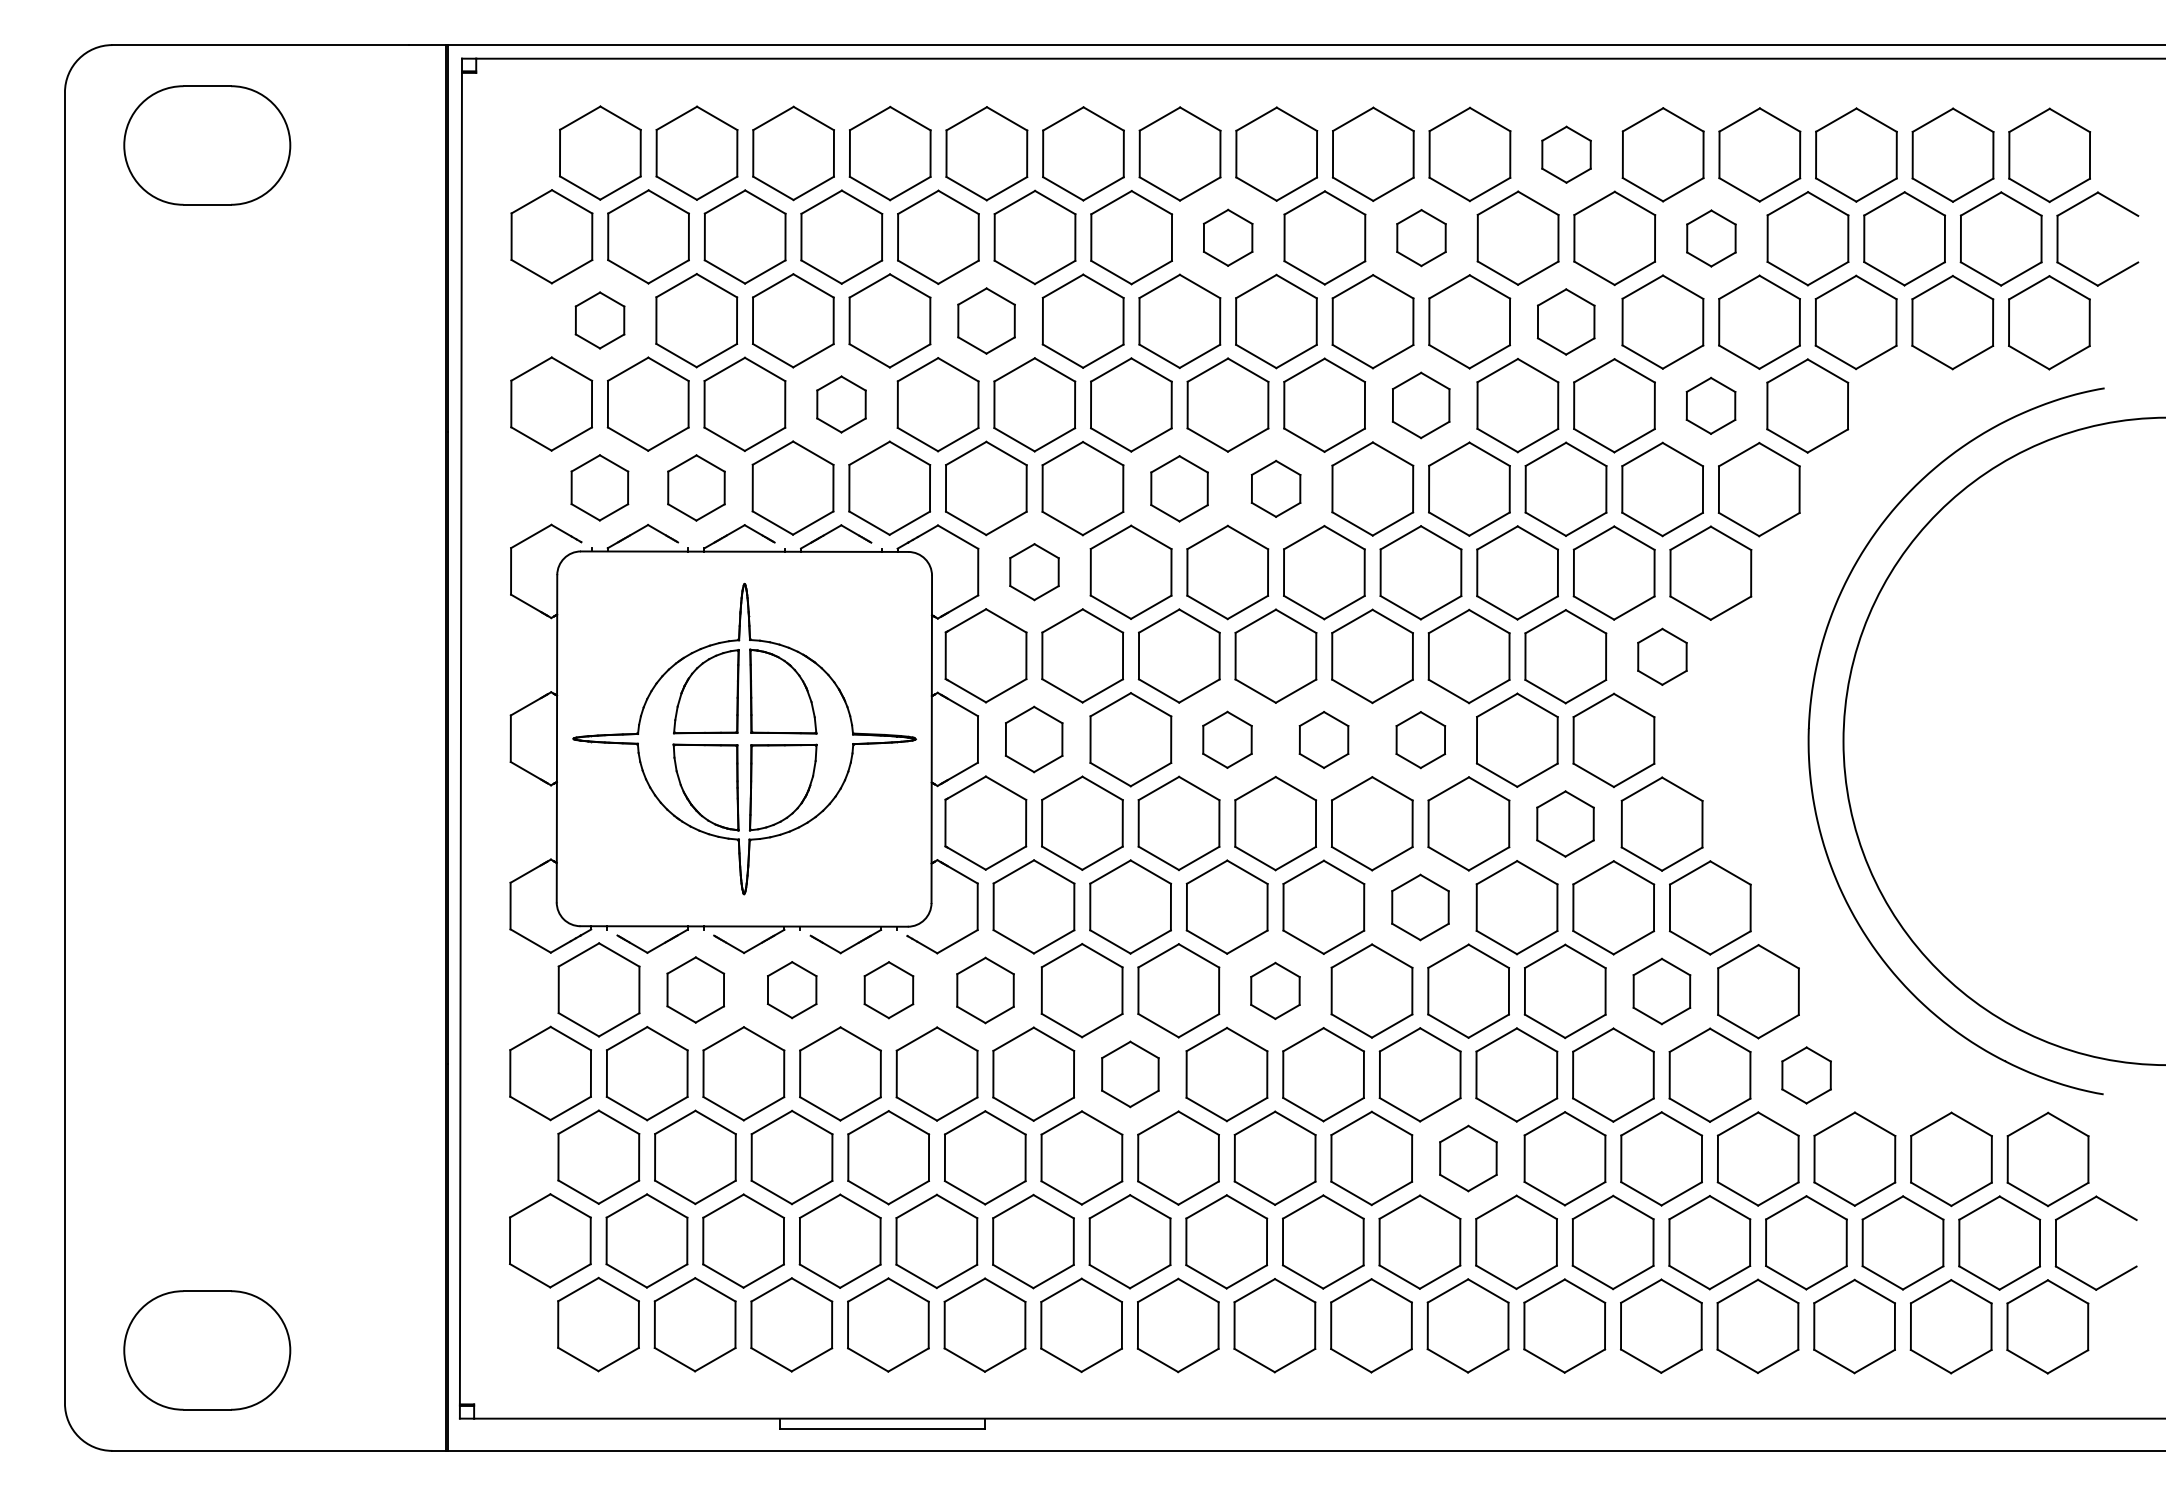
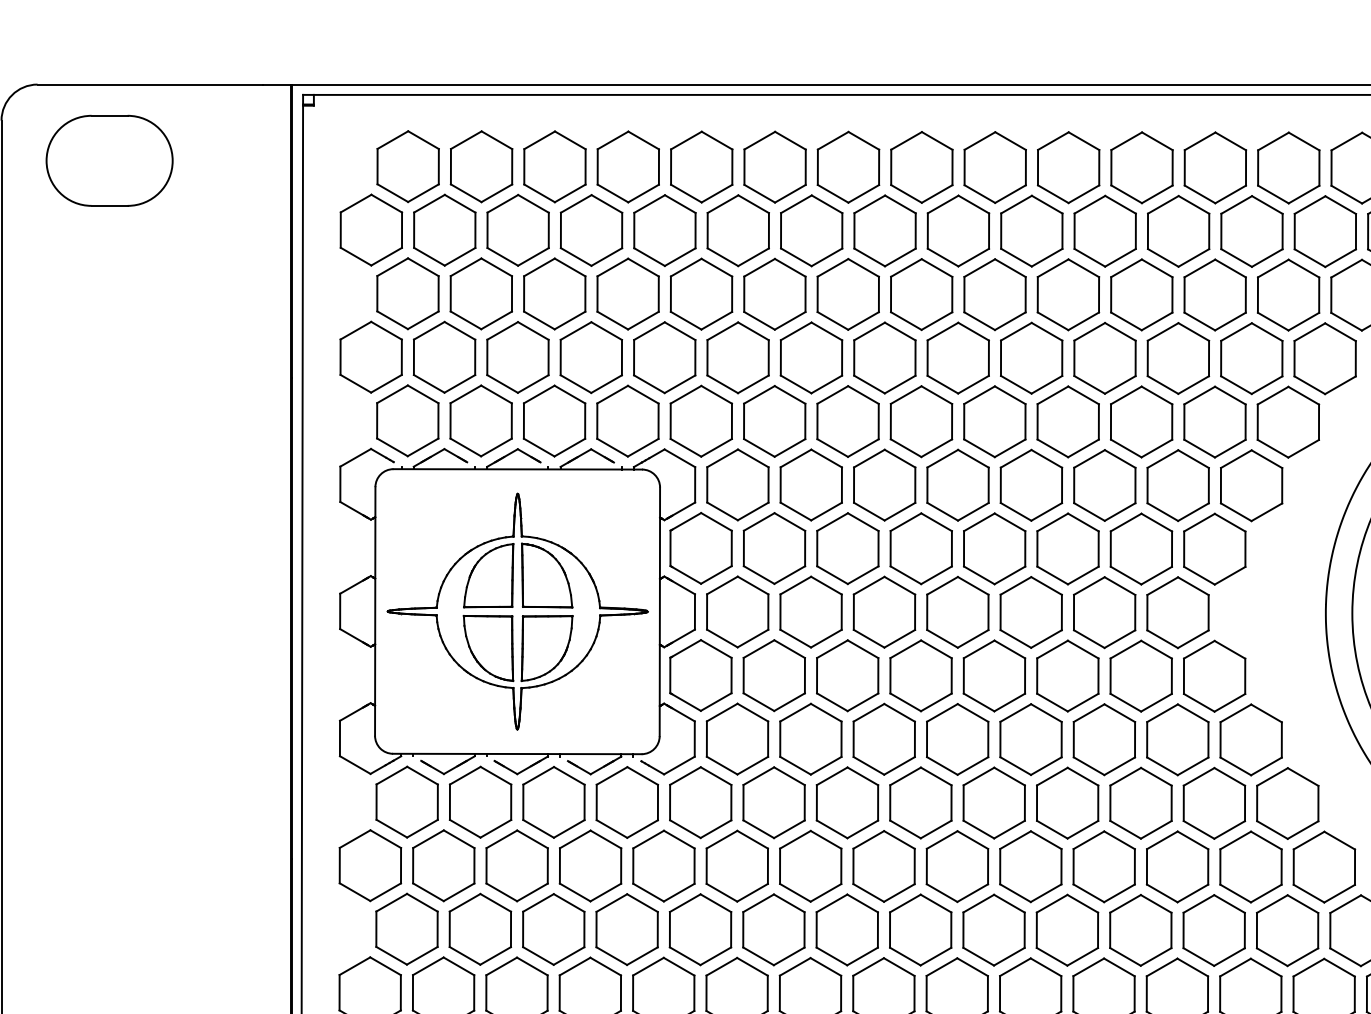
part: (1566, 154) -> (1141, 167), size x1.67
part: (1227, 237) -> (884, 230), size x1.67
part: (1421, 237) -> (1031, 230), size x1.67
part: (1711, 238) -> (1252, 231), size x1.67
part: (599, 320) -> (407, 293), size x1.67
part: (986, 320) -> (701, 293), size x1.43
part: (1565, 321) -> (1141, 294), size x1.43
part: (841, 404) -> (591, 357), size x1.67
part: (1420, 405) -> (1031, 358), size x1.43
part: (1710, 405) -> (1251, 358), size x1.67
part: (599, 487) -> (407, 420), size x1.43
part: (696, 487) -> (481, 420), size x1.43
part: (1179, 488) -> (848, 421), size x1.43
part: (1275, 488) -> (920, 421), size x1.67
part: (1034, 571) -> (737, 484), size x1.67
part: (1662, 656) -> (1214, 548), size x1.67
part: (1033, 739) -> (737, 611), size x1.43
part: (1227, 739) -> (884, 611), size x1.67
part: (1323, 739) -> (957, 611), size x1.67
part: (1420, 739) -> (1031, 611), size x1.67
part: (1565, 823) -> (1141, 675), size x1.43
part: (1420, 907) -> (1031, 739), size x1.43
part: (695, 989) -> (480, 801), size x1.43
part: (791, 989) -> (553, 801), size x1.67
part: (888, 989) -> (627, 801), size x1.67
part: (985, 990) -> (700, 802), size x1.43
part: (1275, 990) -> (920, 802), size x1.67
part: (1661, 991) -> (1214, 803), size x1.43
part: (1130, 1074) -> (810, 866), size x1.43
part: (1806, 1075) -> (1324, 867), size x1.67
part: (1468, 1158) -> (1067, 930), size x1.43

